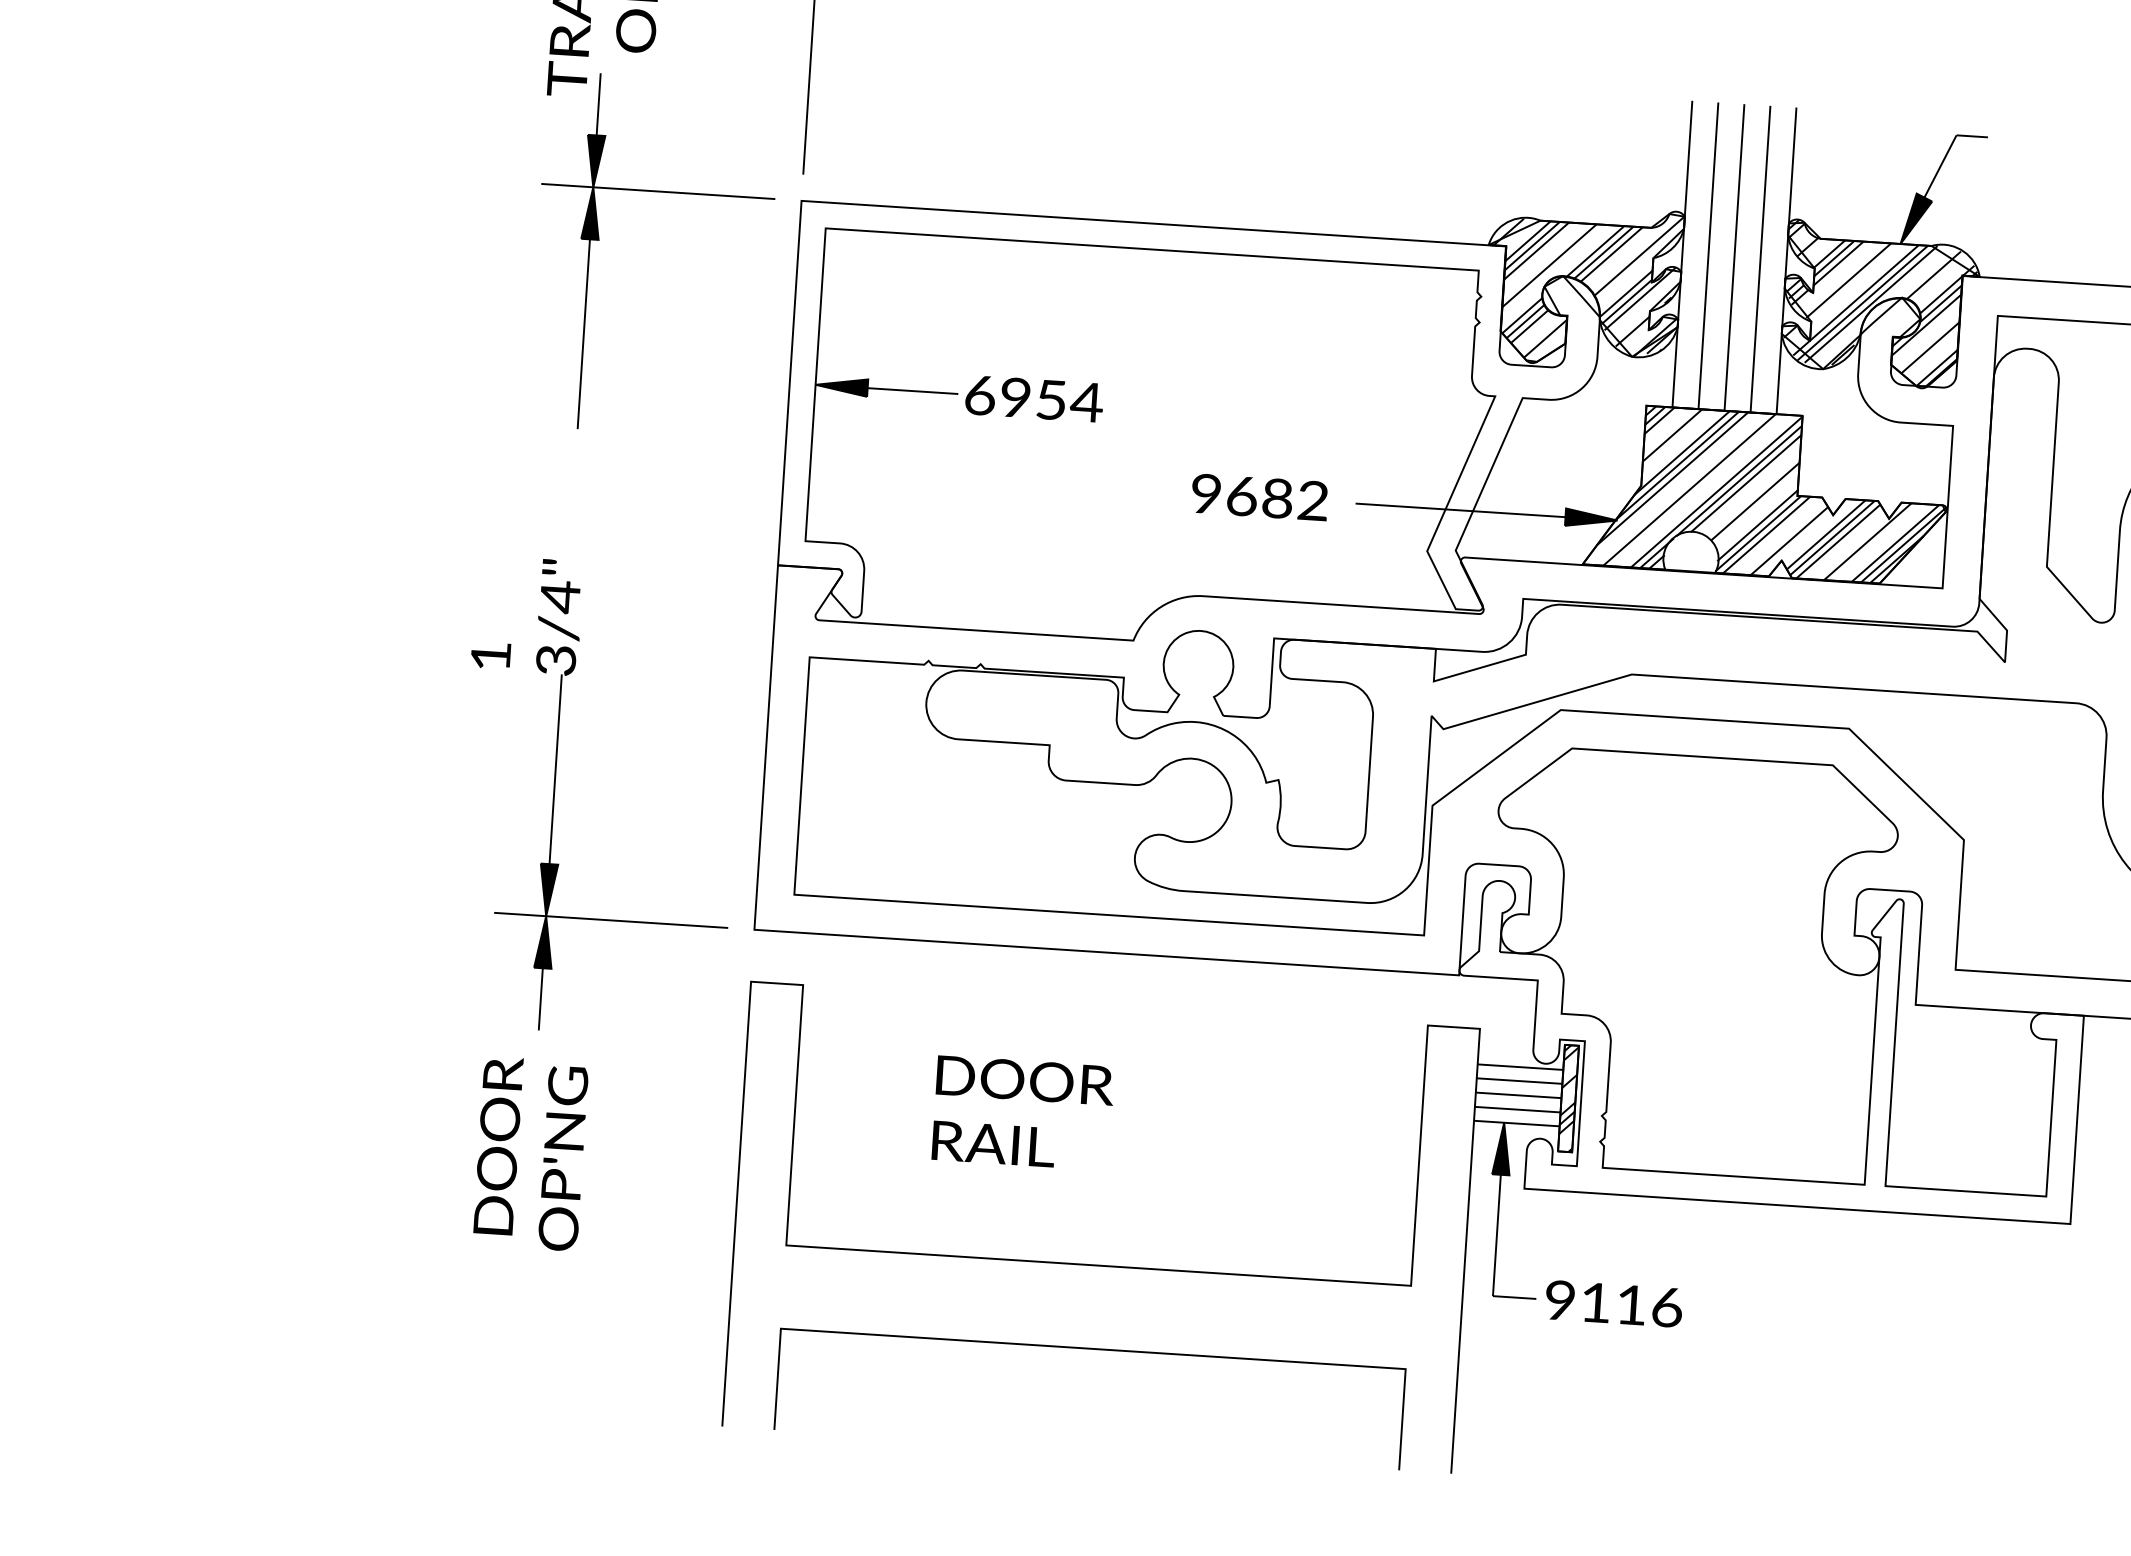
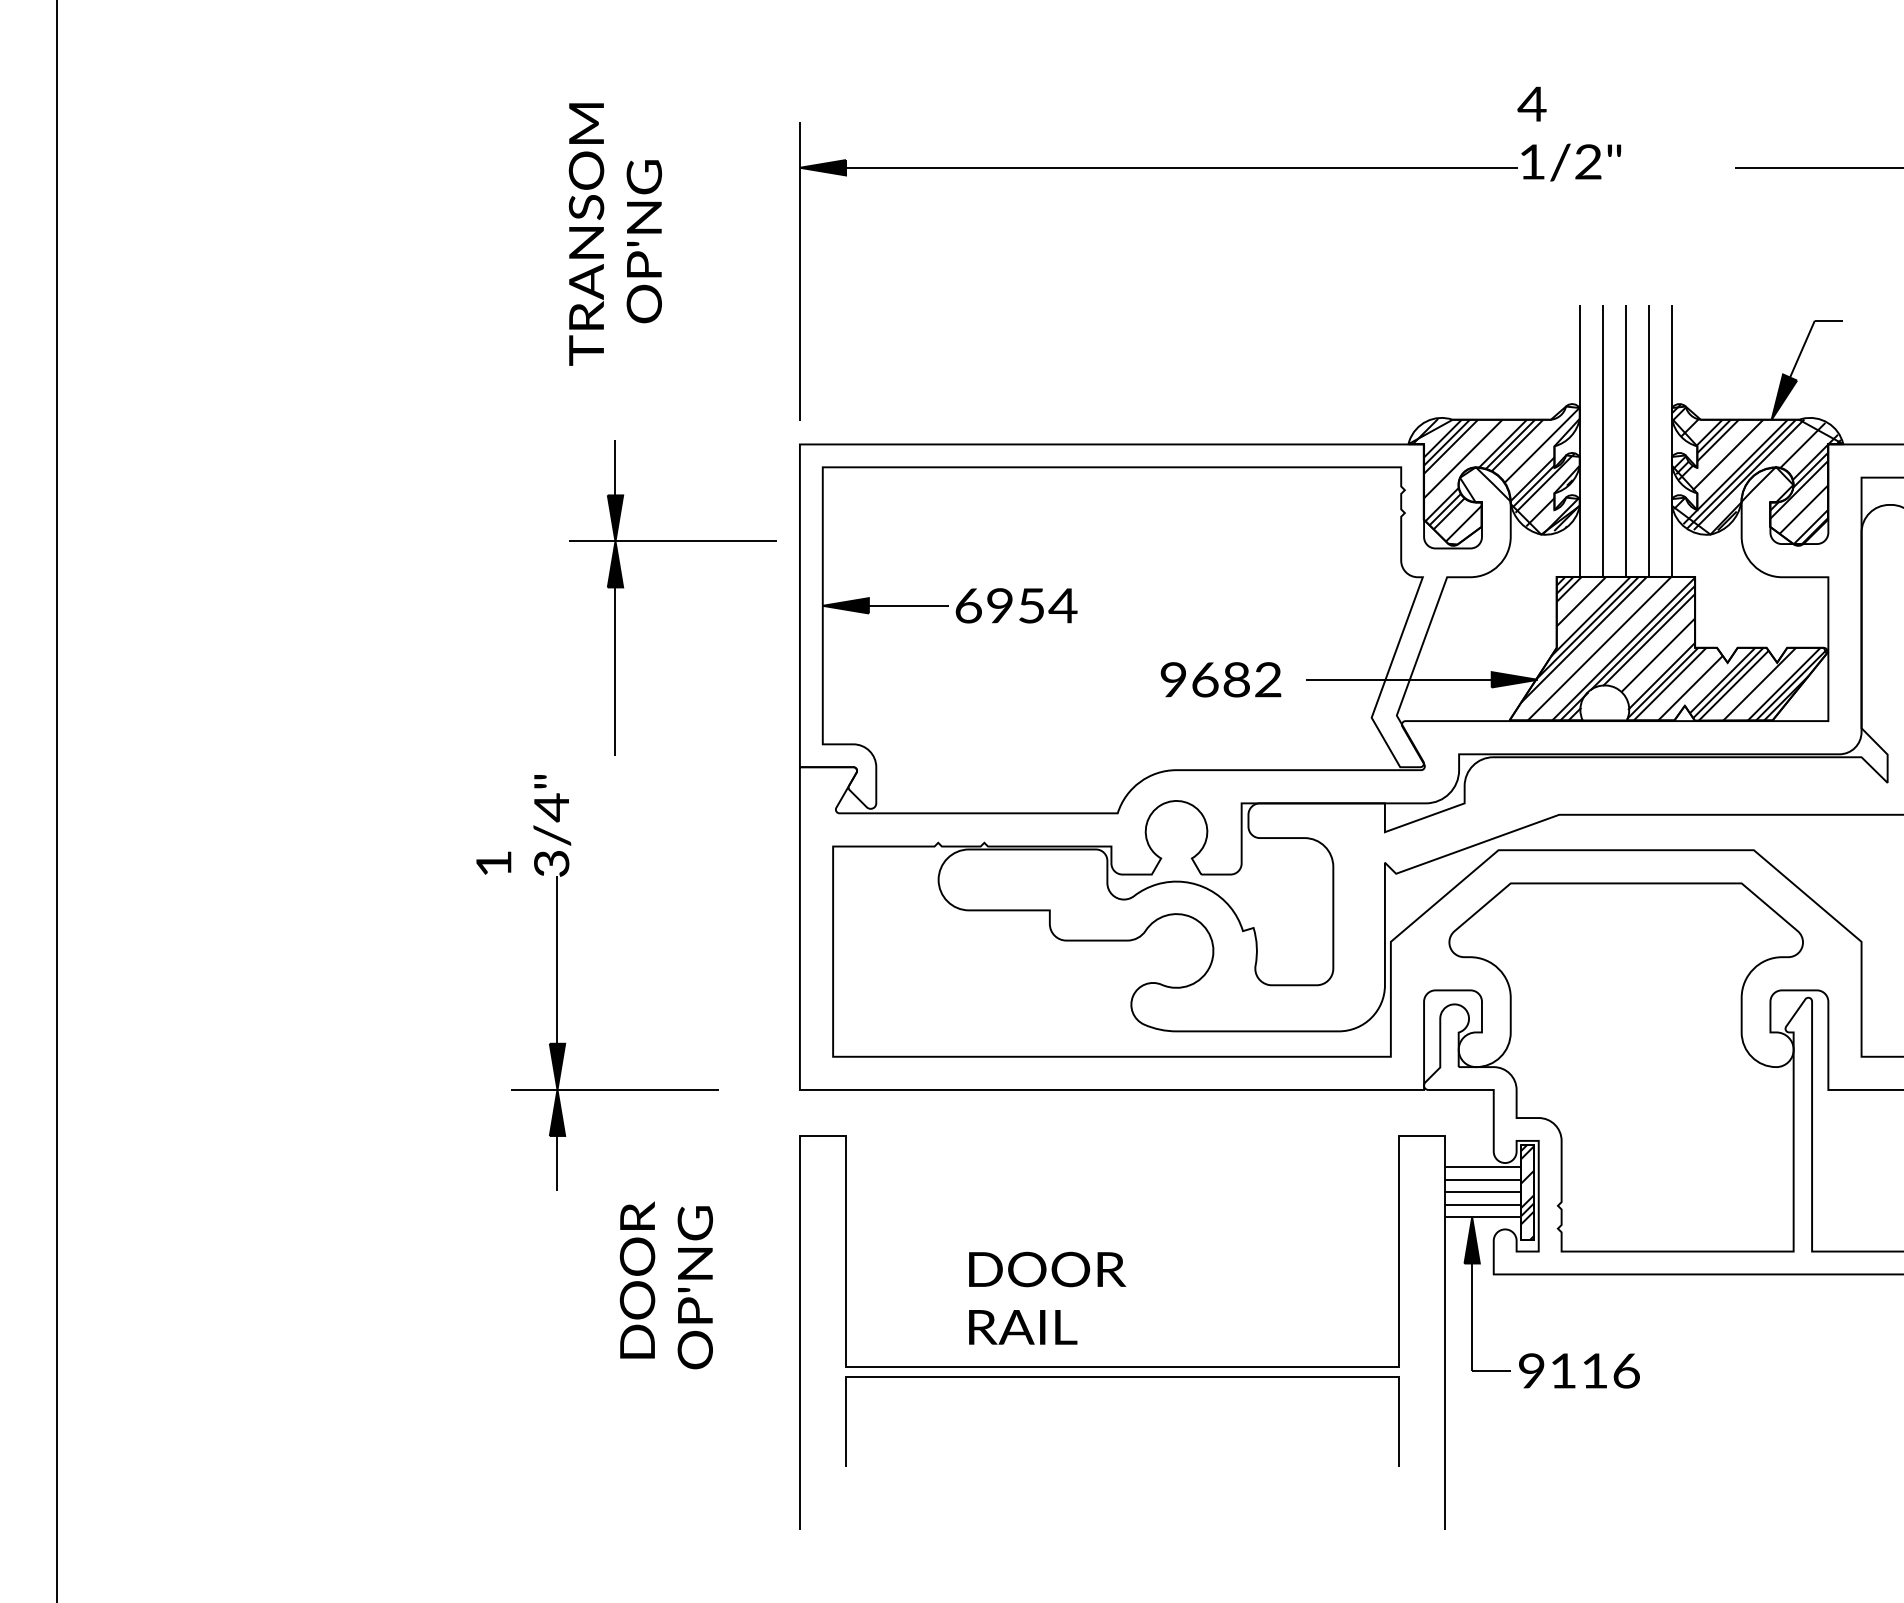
part: (600, 240) -> (624, 587), moved
part: (554, 794) -> (557, 982), moved
text: (1023, 1112) -> (1047, 1297), moved
text: (529, 1153) -> (665, 1285), moved
part: (1093, 1349) -> (1122, 1377), moved

